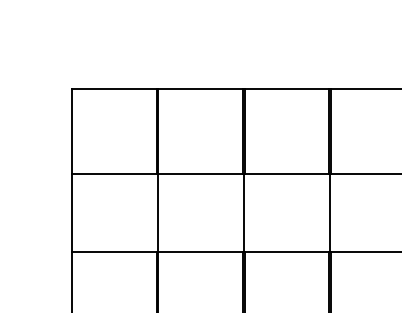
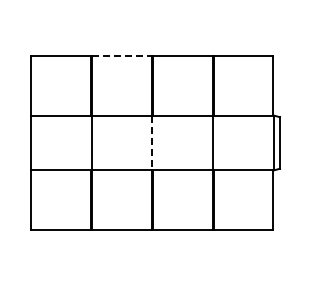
line: (201, 89) -> (122, 55), solid -> dashed
line: (243, 213) -> (152, 143), solid -> dashed

